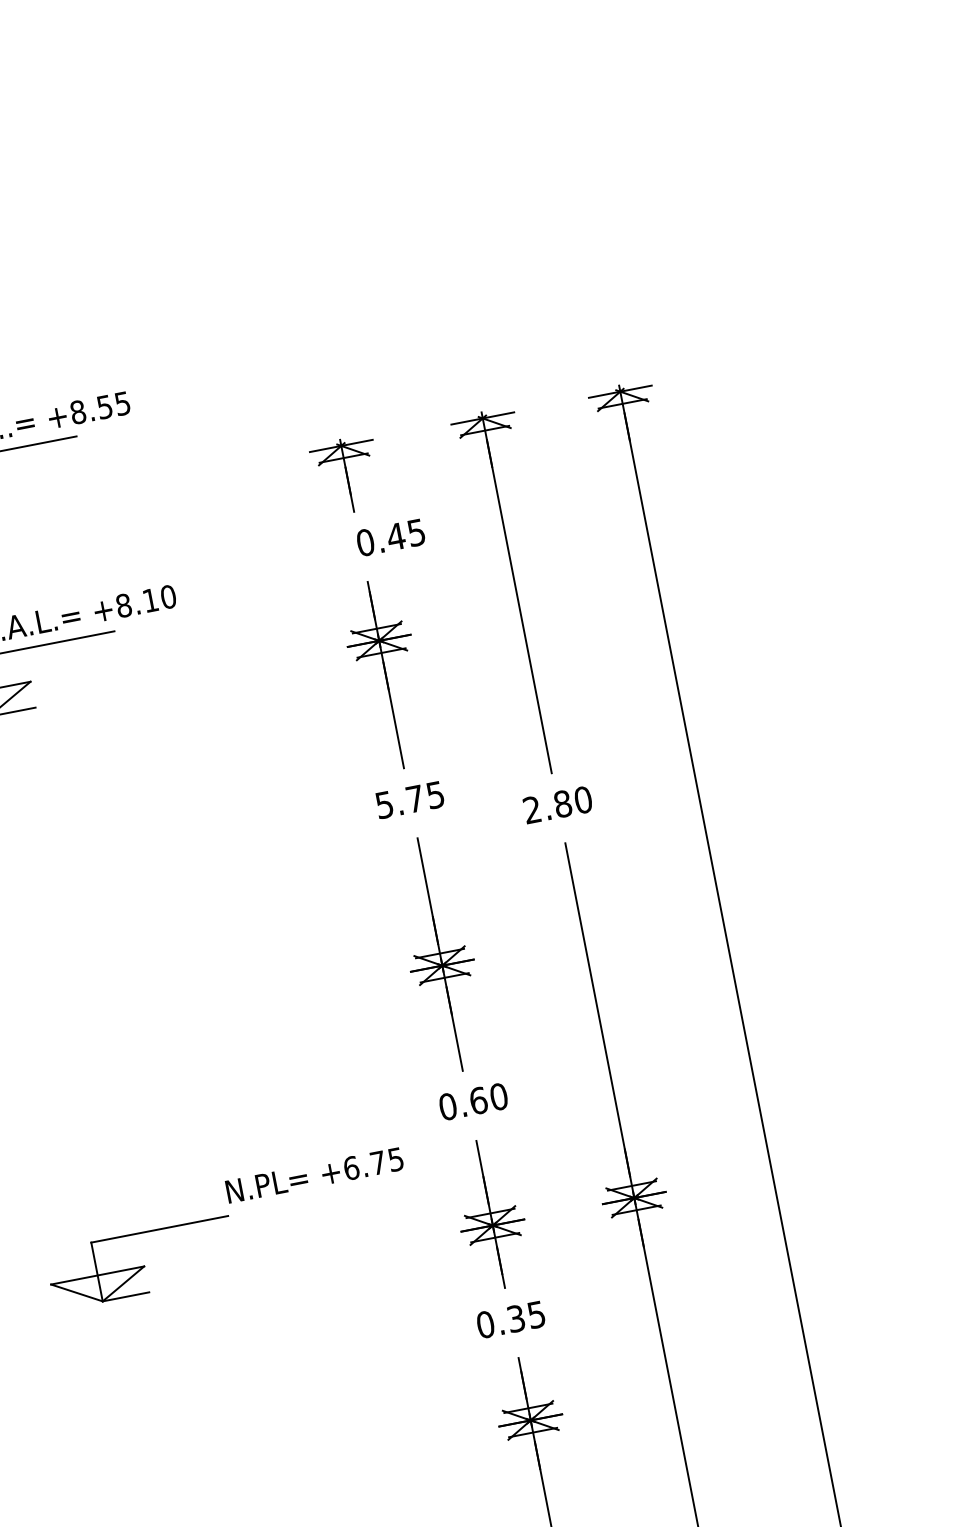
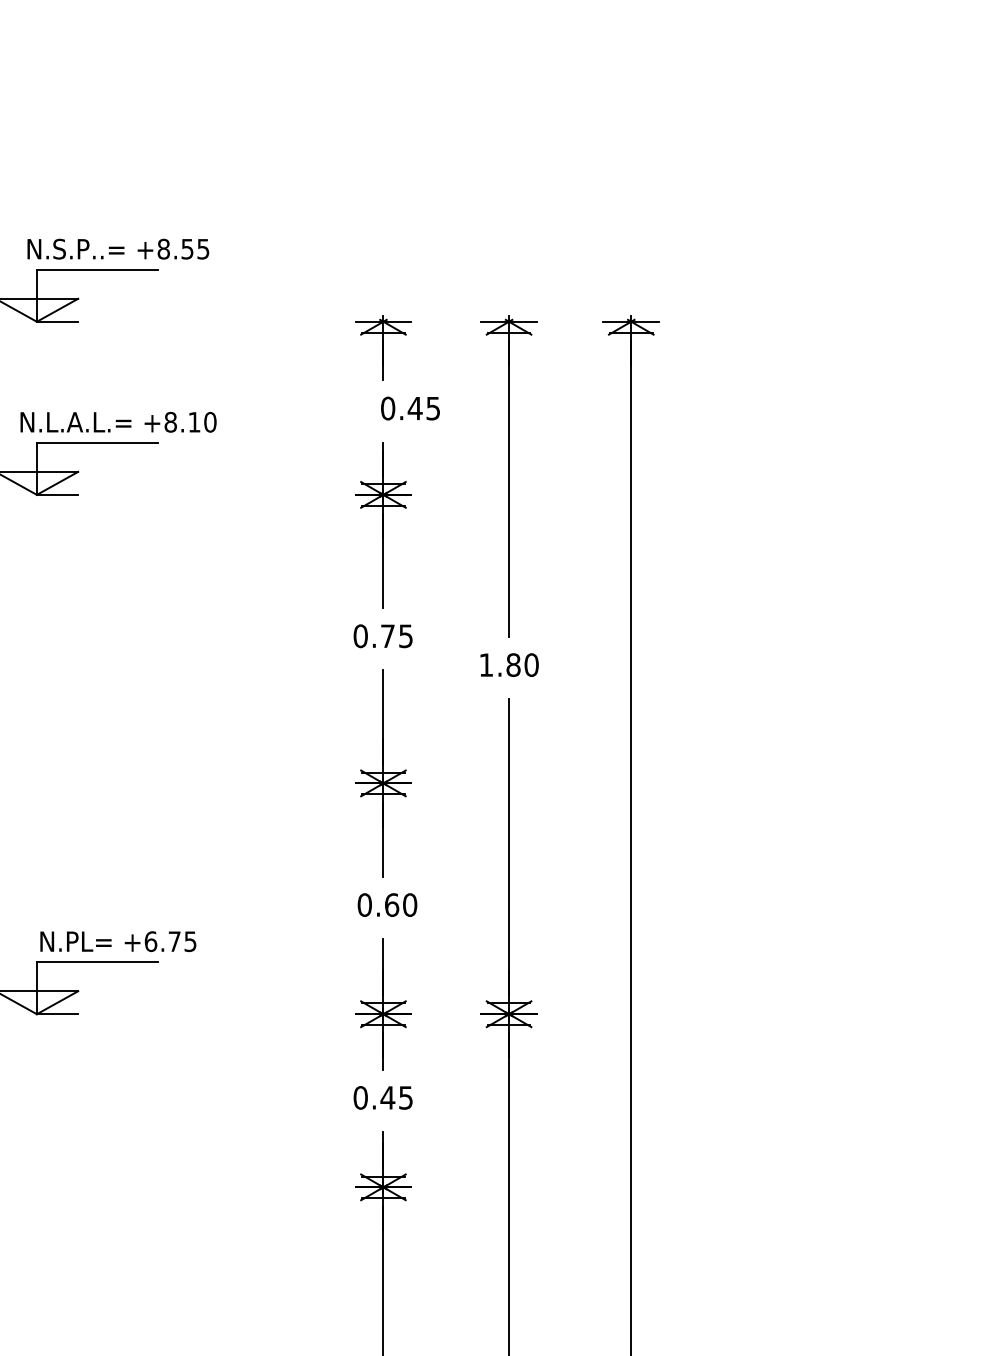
text: (384, 805) -> (360, 636), 5.75 -> 0.75
text: (531, 809) -> (485, 664), 2.80 -> 1.80
text: (314, 1175) -> (118, 941), moved
text: (515, 1318) -> (387, 1097), 0.35 -> 0.45

